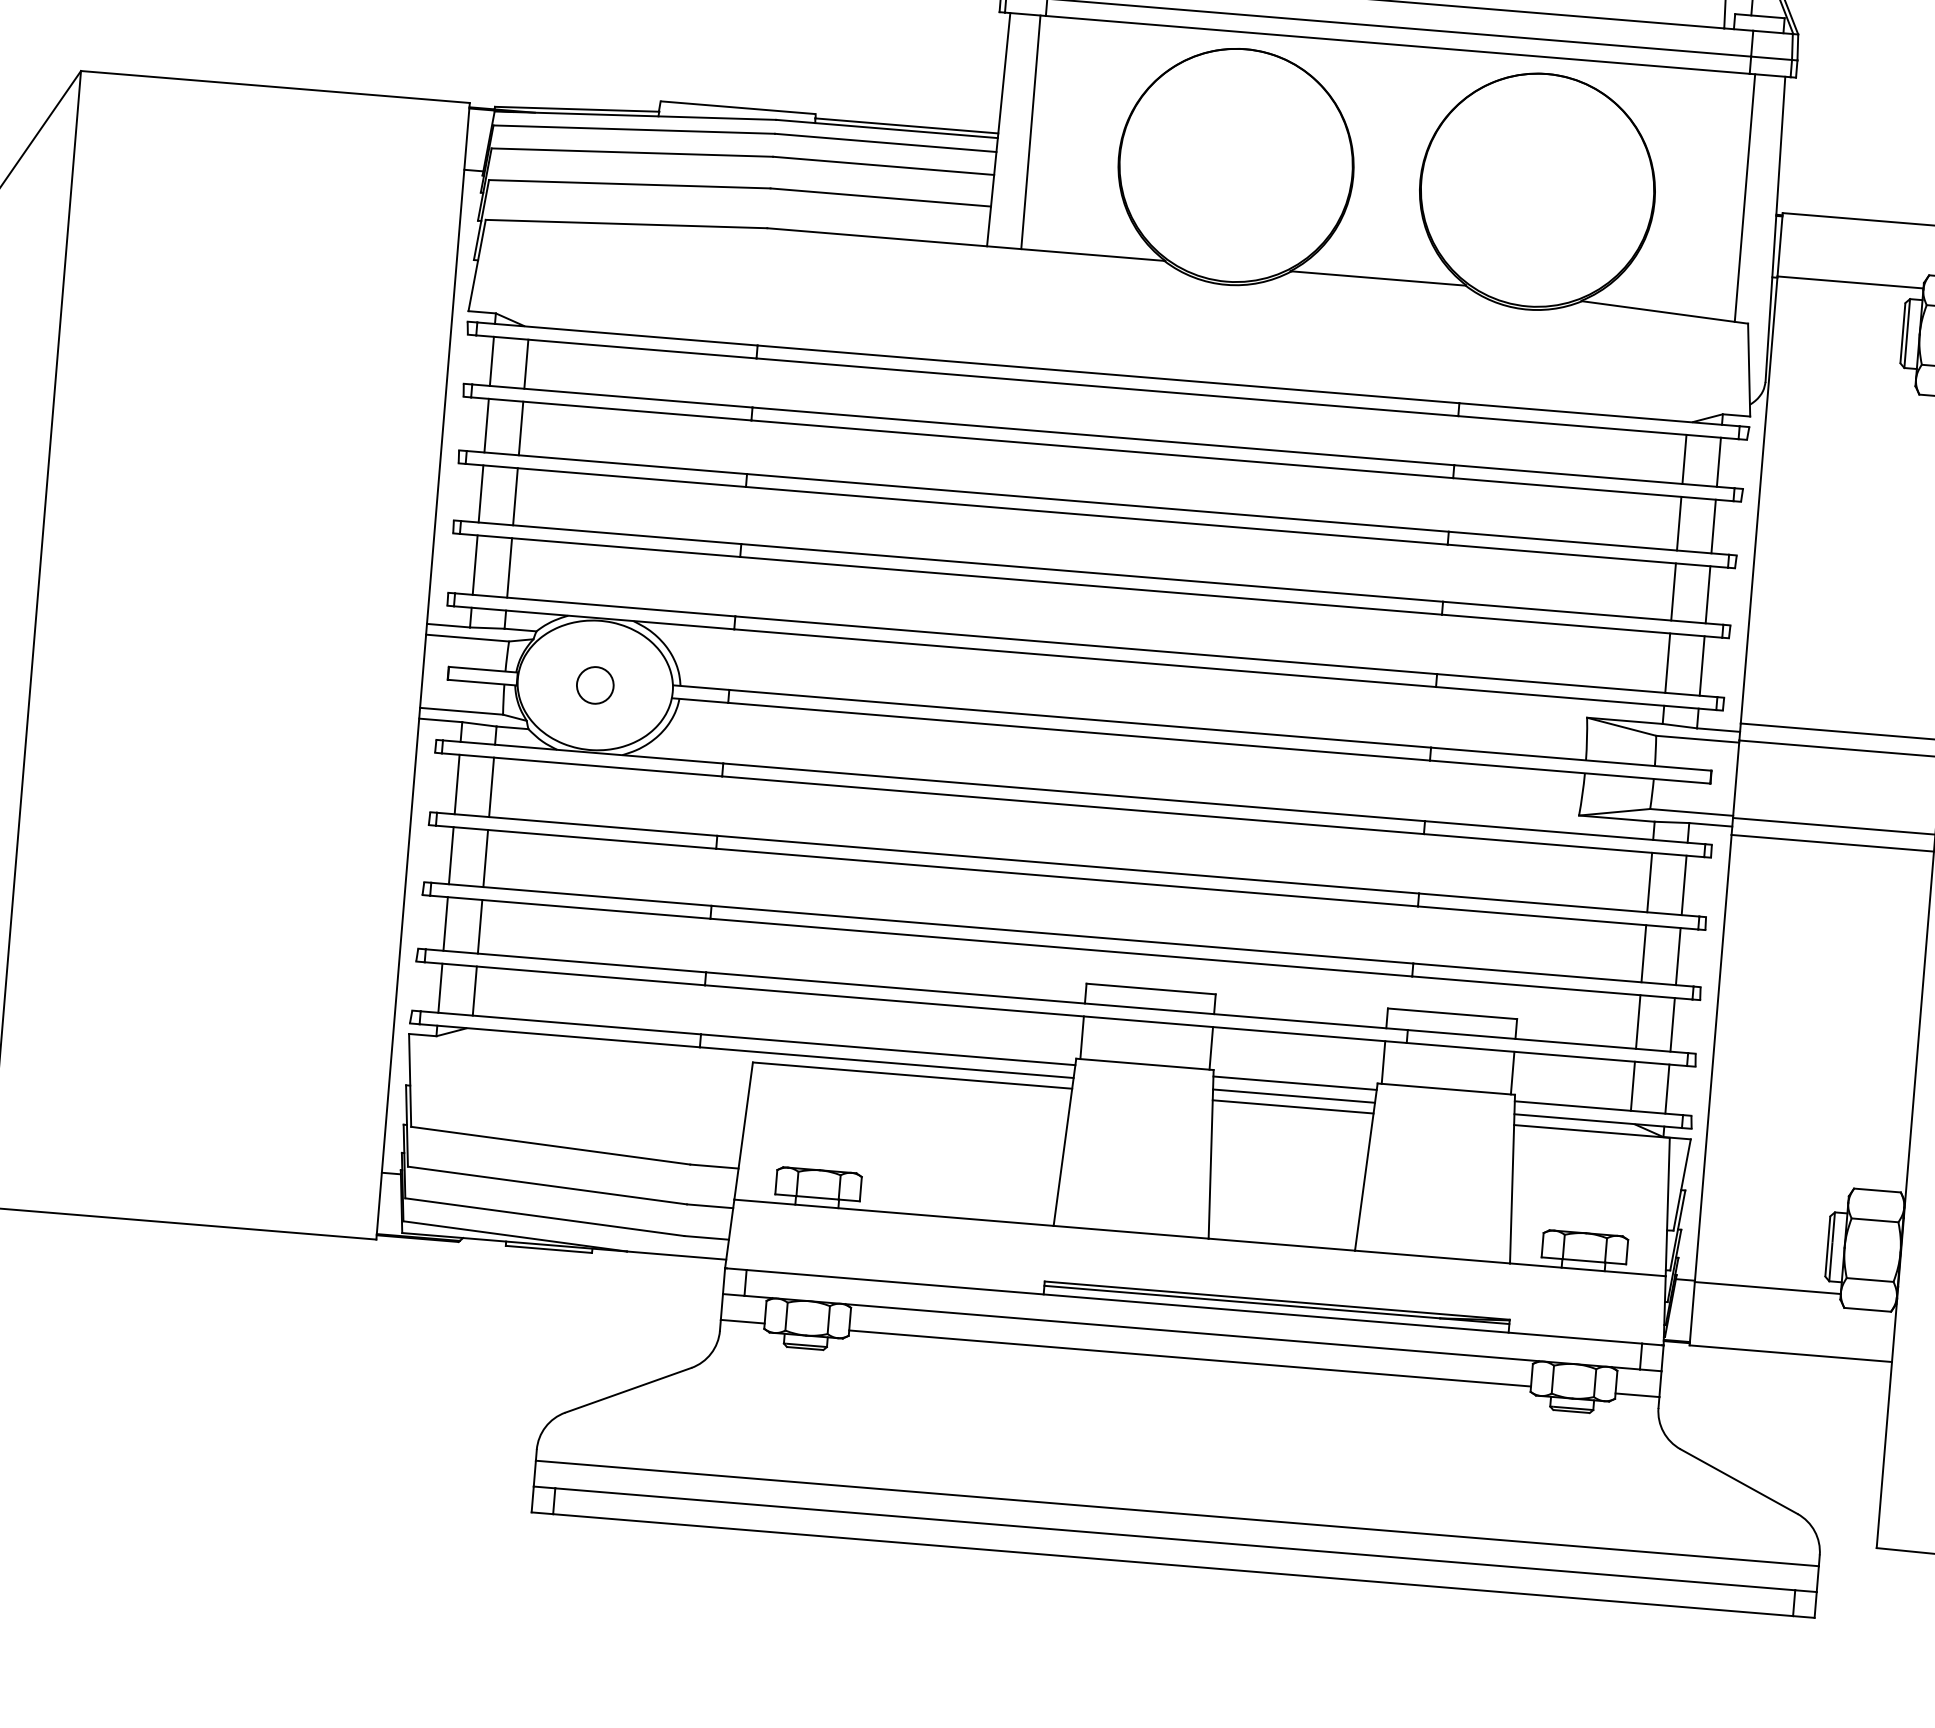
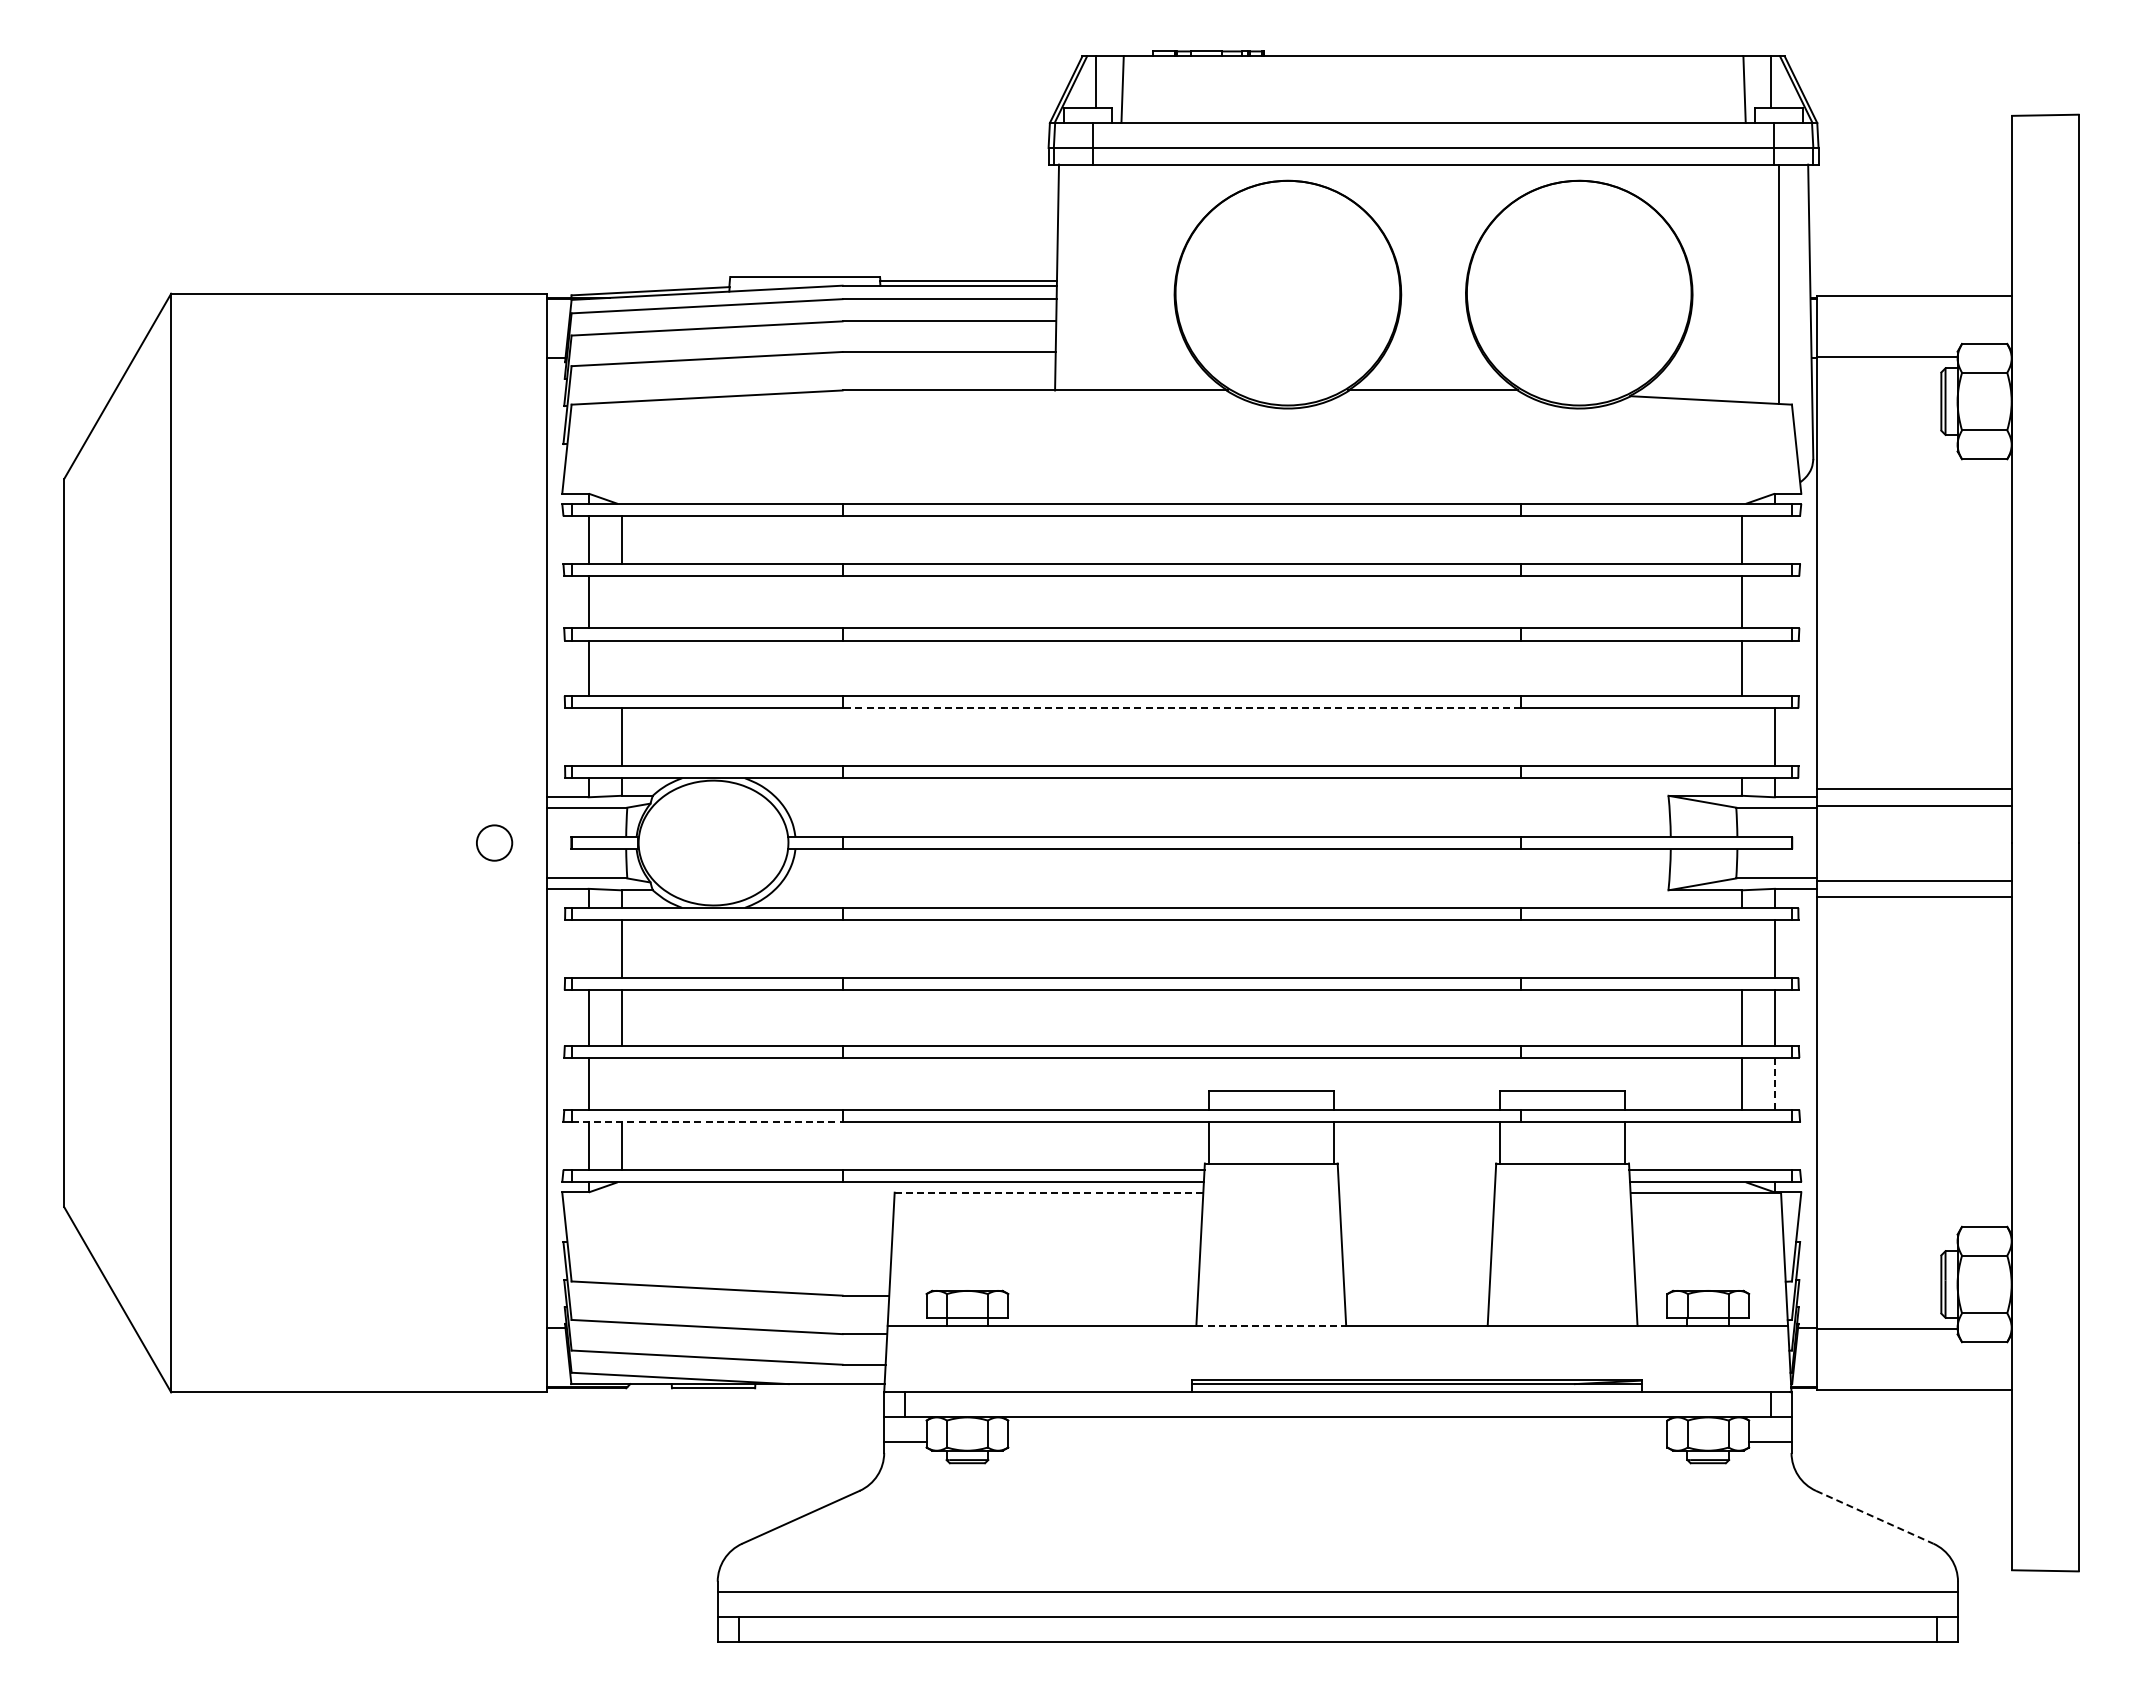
line: (1031, 132) -> (1088, 277), removed
line: (521, 428) -> (622, 602), removed
line: (1718, 461) -> (1774, 539), removed
line: (516, 496) -> (622, 667), removed
line: (1713, 526) -> (1774, 602), removed
line: (475, 564) -> (588, 736), removed
line: (1090, 586) -> (1181, 708), solid -> dashed
line: (1707, 594) -> (1774, 667), removed
line: (1667, 662) -> (1741, 736), removed
circle: (595, 684) -> (494, 842), moved
line: (456, 783) -> (588, 948), removed
line: (1649, 881) -> (1741, 948), removed
line: (480, 926) -> (622, 1083), removed
line: (565, 973) -> (707, 1122), solid -> dashed
line: (1672, 1024) -> (1774, 1083), solid -> dashed
line: (913, 1075) -> (1049, 1192), solid -> dashed
line: (1294, 1082) -> (1416, 1169), removed
line: (1632, 1085) -> (1741, 1145), removed
line: (1667, 1088) -> (1774, 1145), removed
line: (1293, 1096) -> (1416, 1182), removed
line: (1292, 1106) -> (1416, 1192), removed
line: (1131, 1231) -> (1271, 1325), solid -> dashed
line: (1189, 1358) -> (1337, 1442), removed
line: (1739, 1481) -> (1875, 1517), solid -> dashed

